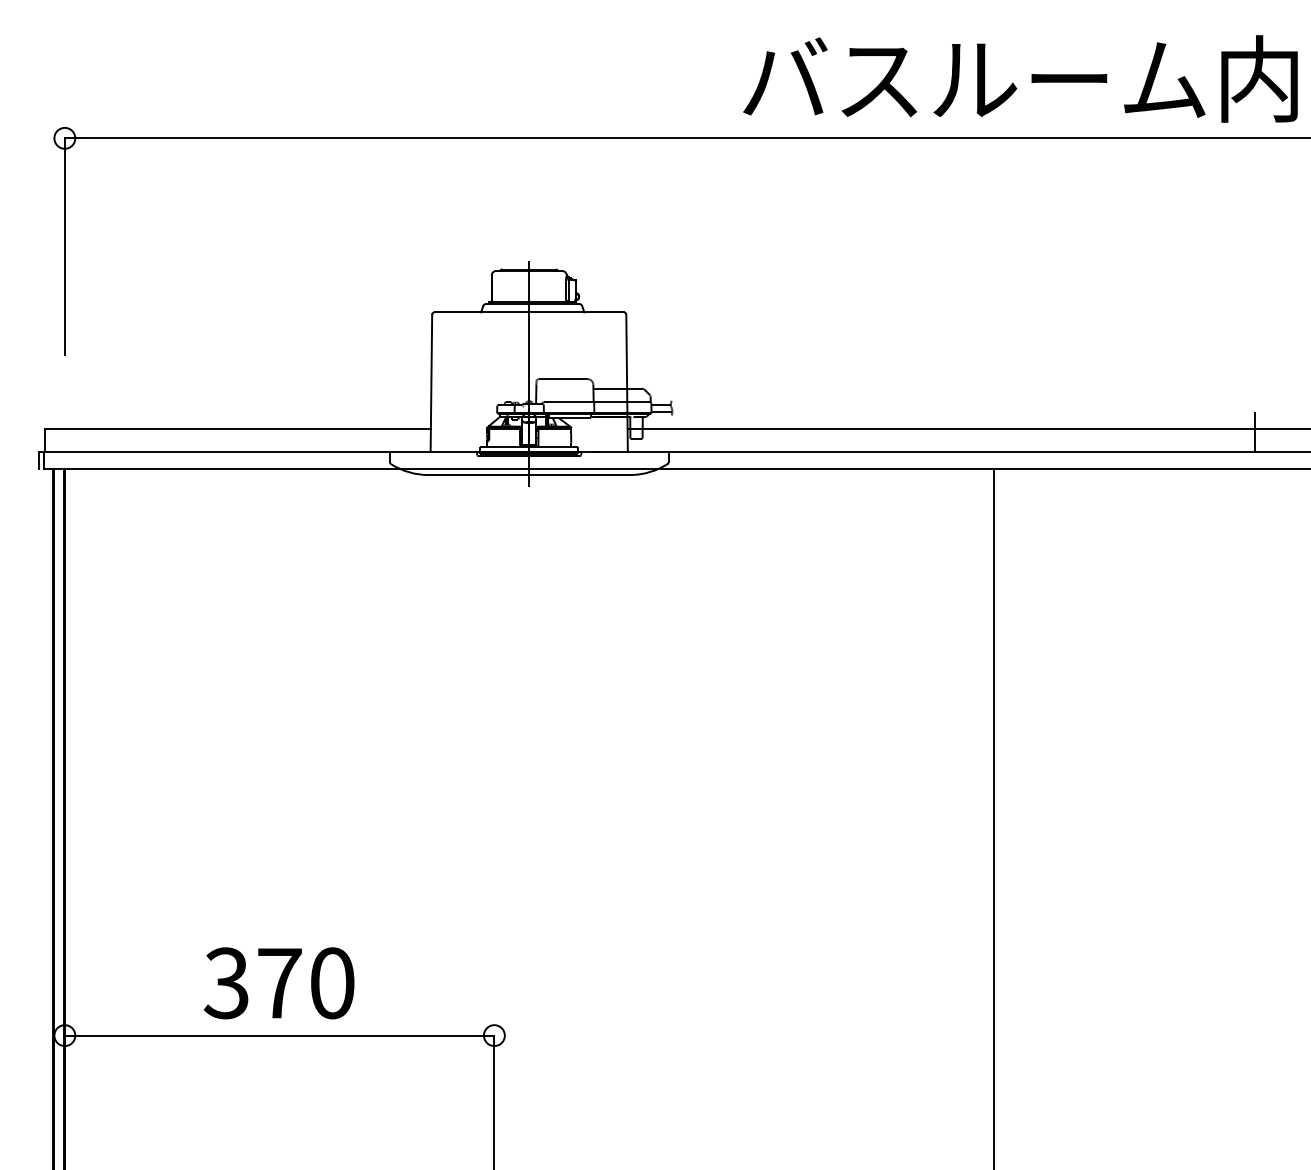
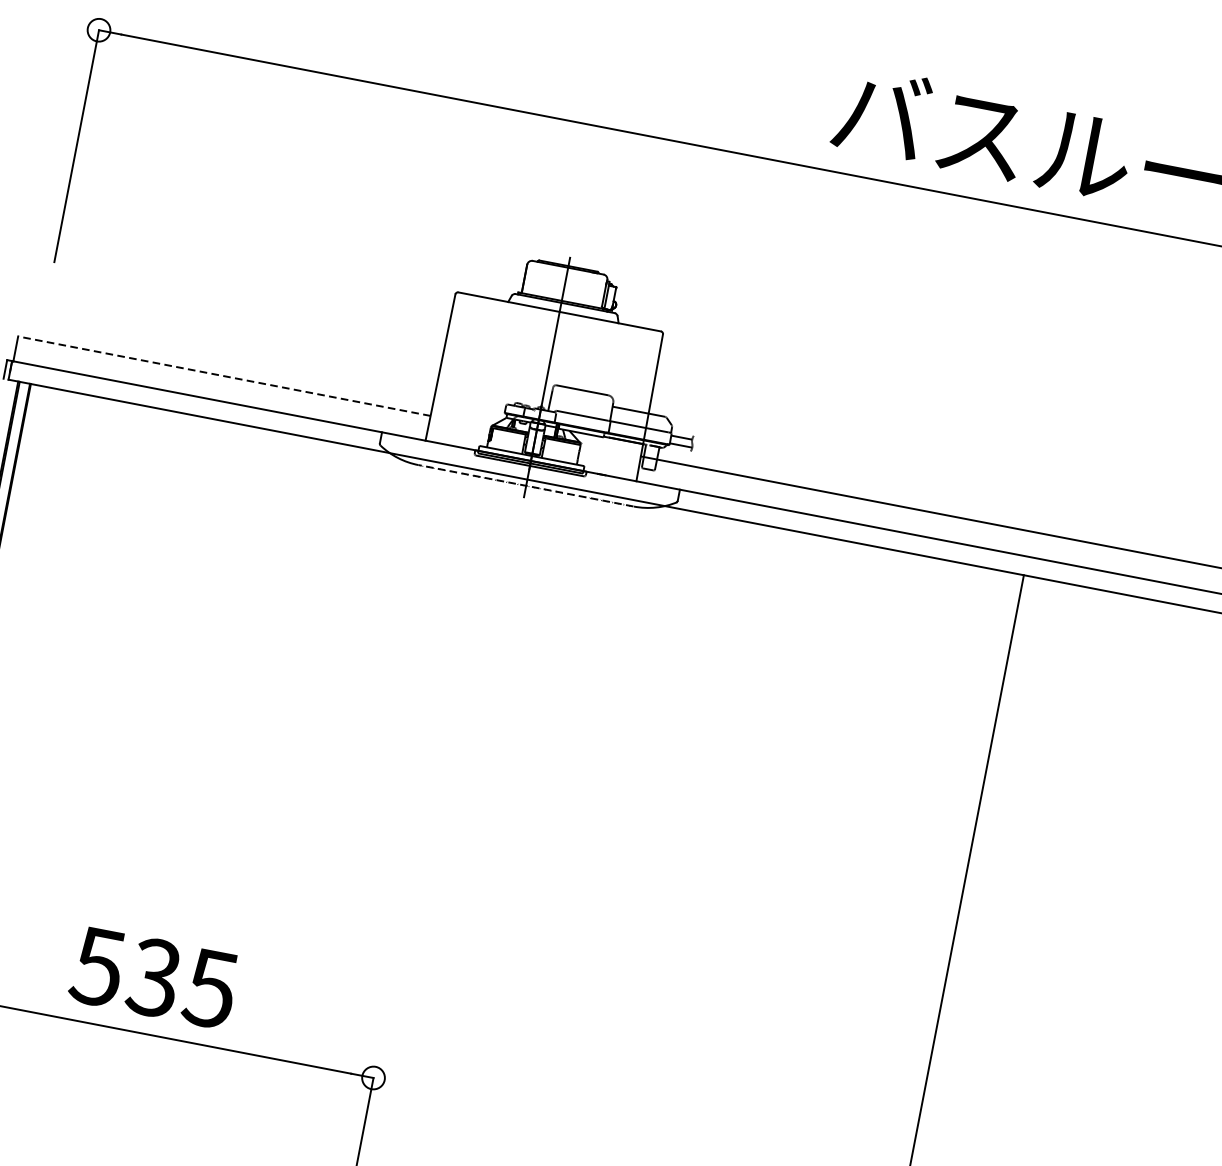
line: (238, 428) -> (224, 376), solid -> dashed
line: (529, 475) -> (526, 486), solid -> dashed
text: (278, 983) -> (153, 977), 370 -> 535

